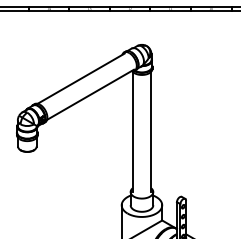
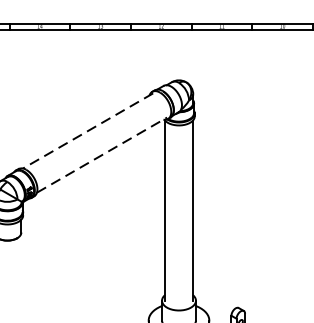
line: (80, 78) -> (86, 130), solid -> dashed
line: (90, 94) -> (101, 154), solid -> dashed

